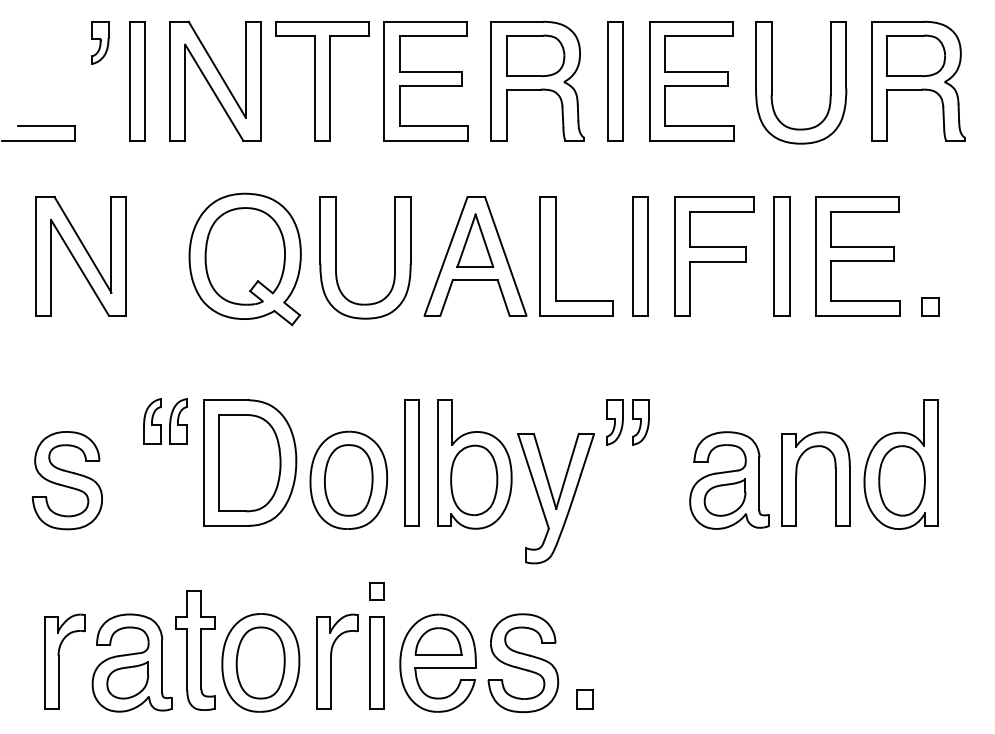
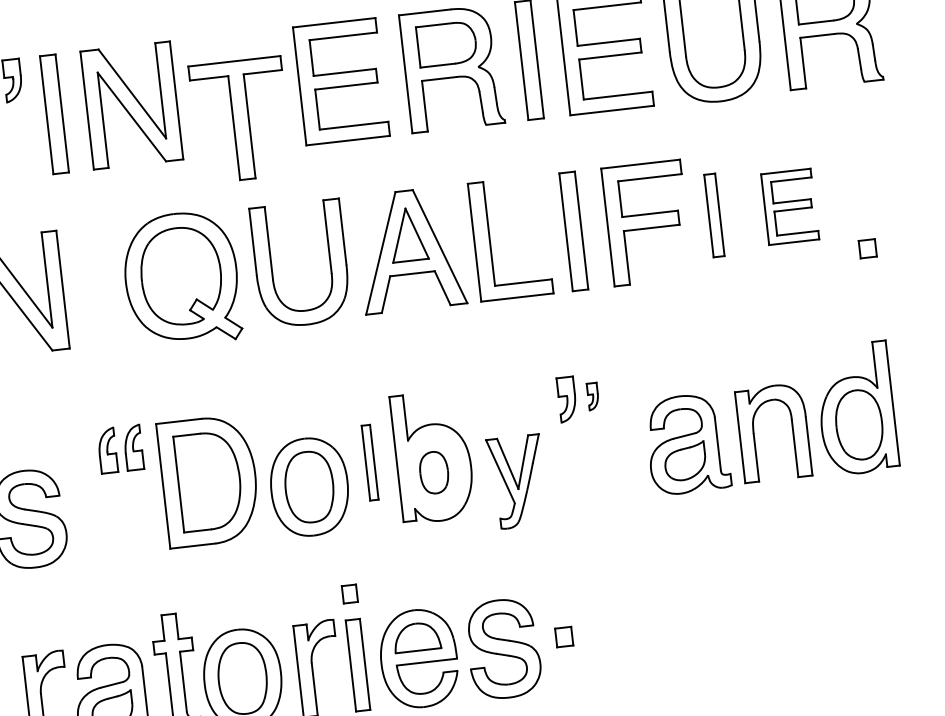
part: (322, 81) -> (241, 120), moved
part: (781, 256) -> (714, 215), size x0.7
part: (857, 256) -> (789, 207), size x0.6
part: (640, 422) -> (592, 396), size x0.6
part: (411, 462) -> (369, 462), size x0.6
part: (474, 479) -> (434, 471), size x0.6
part: (555, 498) -> (516, 481), size x0.7
part: (584, 699) -> (563, 637), moved

